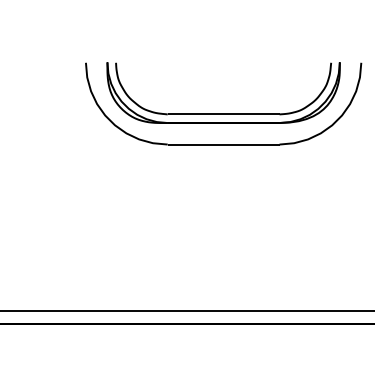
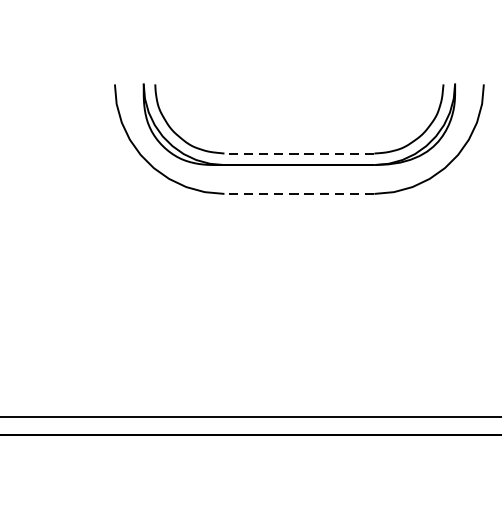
line: (223, 114) -> (299, 153), solid -> dashed
line: (223, 144) -> (299, 193), solid -> dashed

